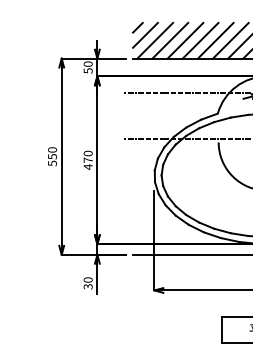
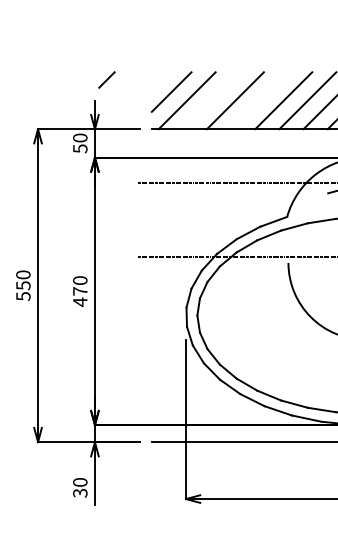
line: (137, 27) -> (106, 79), moved
line: (170, 40) -> (211, 100), removed
line: (200, 40) -> (259, 100), removed

